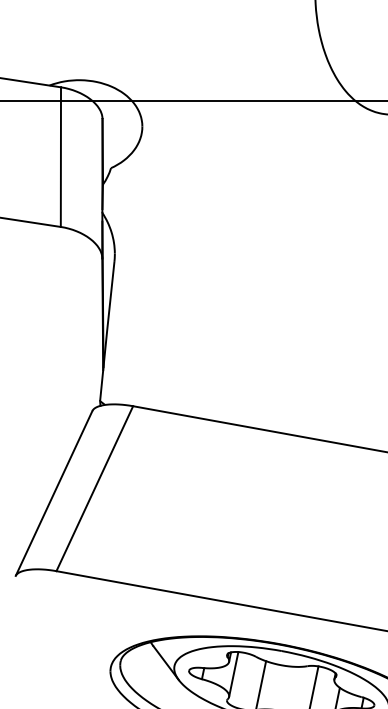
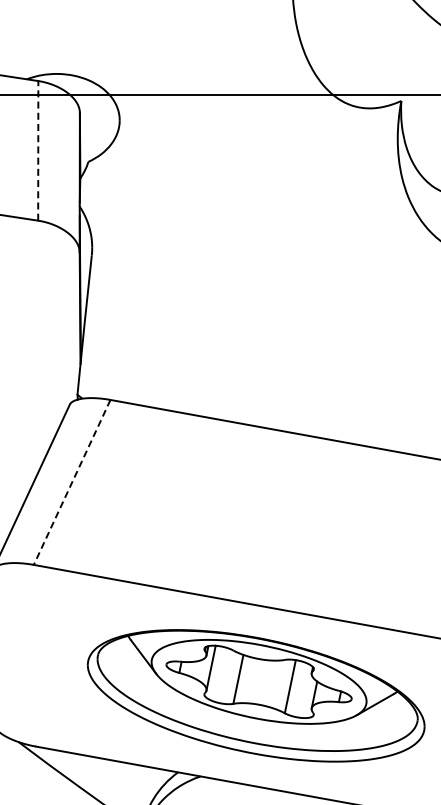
line: (61, 156) -> (38, 150), solid -> dashed
line: (95, 488) -> (72, 482), solid -> dashed

